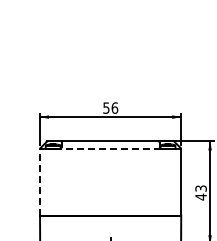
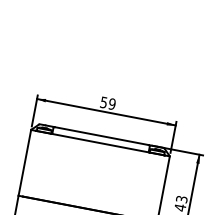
text: (114, 107) -> (111, 103), 56 -> 59
line: (110, 148) -> (100, 143), dashed -> solid
line: (40, 181) -> (25, 162), dashed -> solid

